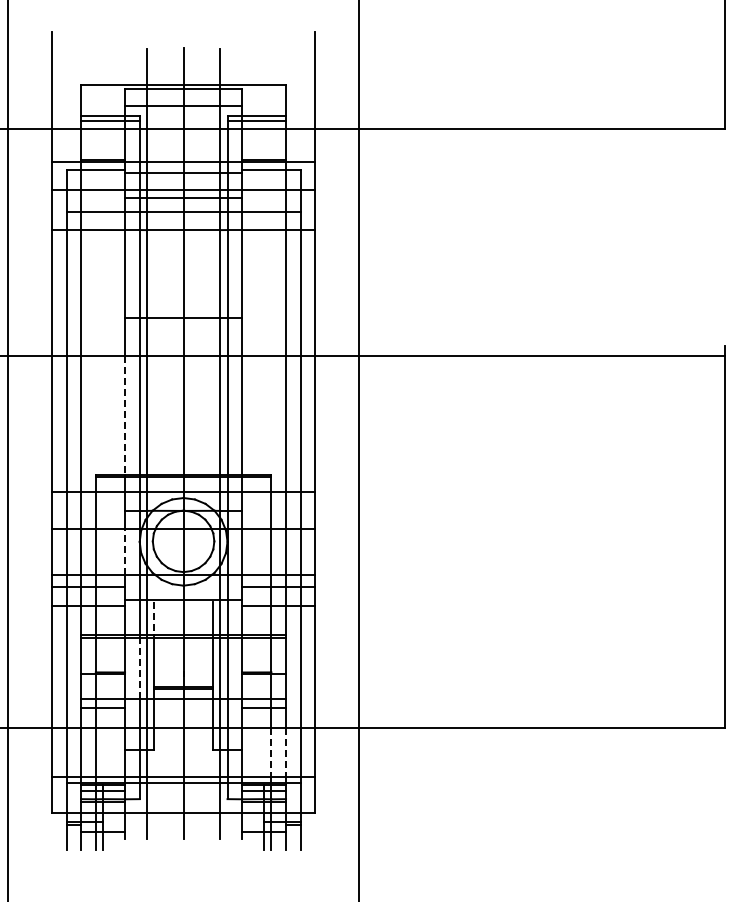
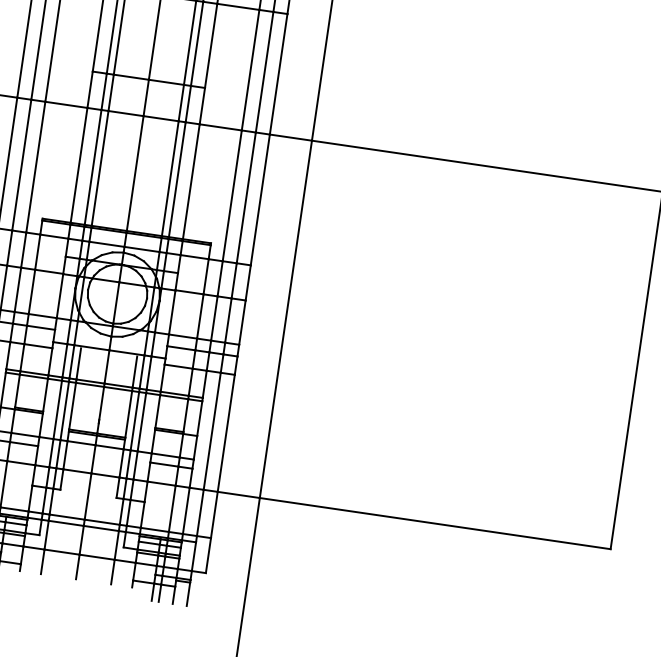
line: (125, 415) -> (79, 165), dashed -> solid
line: (125, 552) -> (60, 296), dashed -> solid
line: (154, 618) -> (78, 364), dashed -> solid
line: (139, 668) -> (57, 409), dashed -> solid
line: (271, 752) -> (172, 508), dashed -> solid
line: (286, 752) -> (186, 510), dashed -> solid

